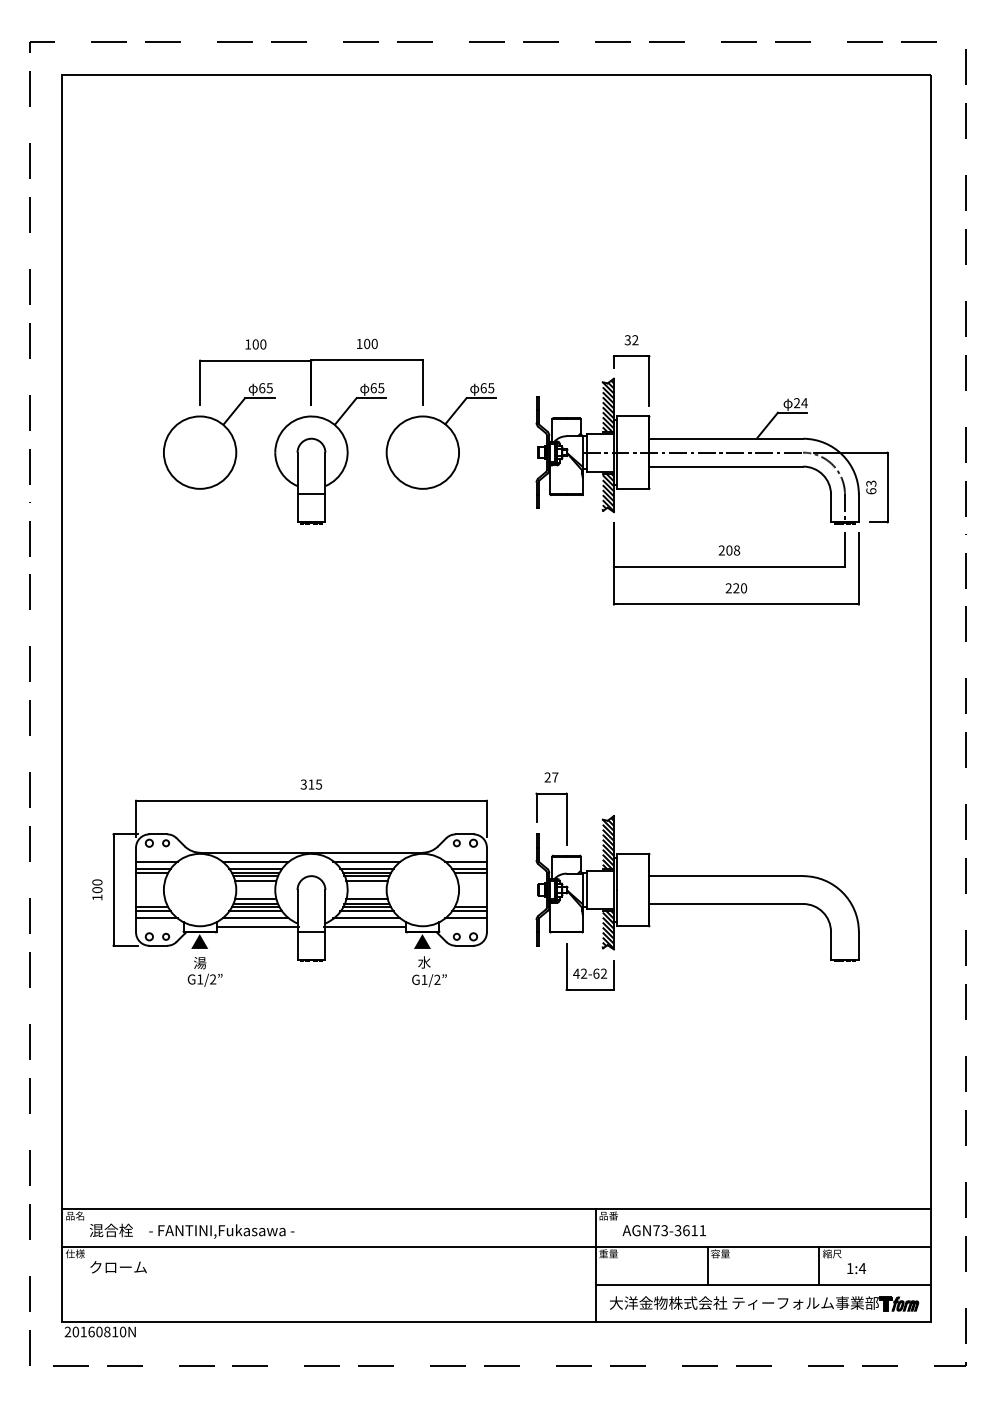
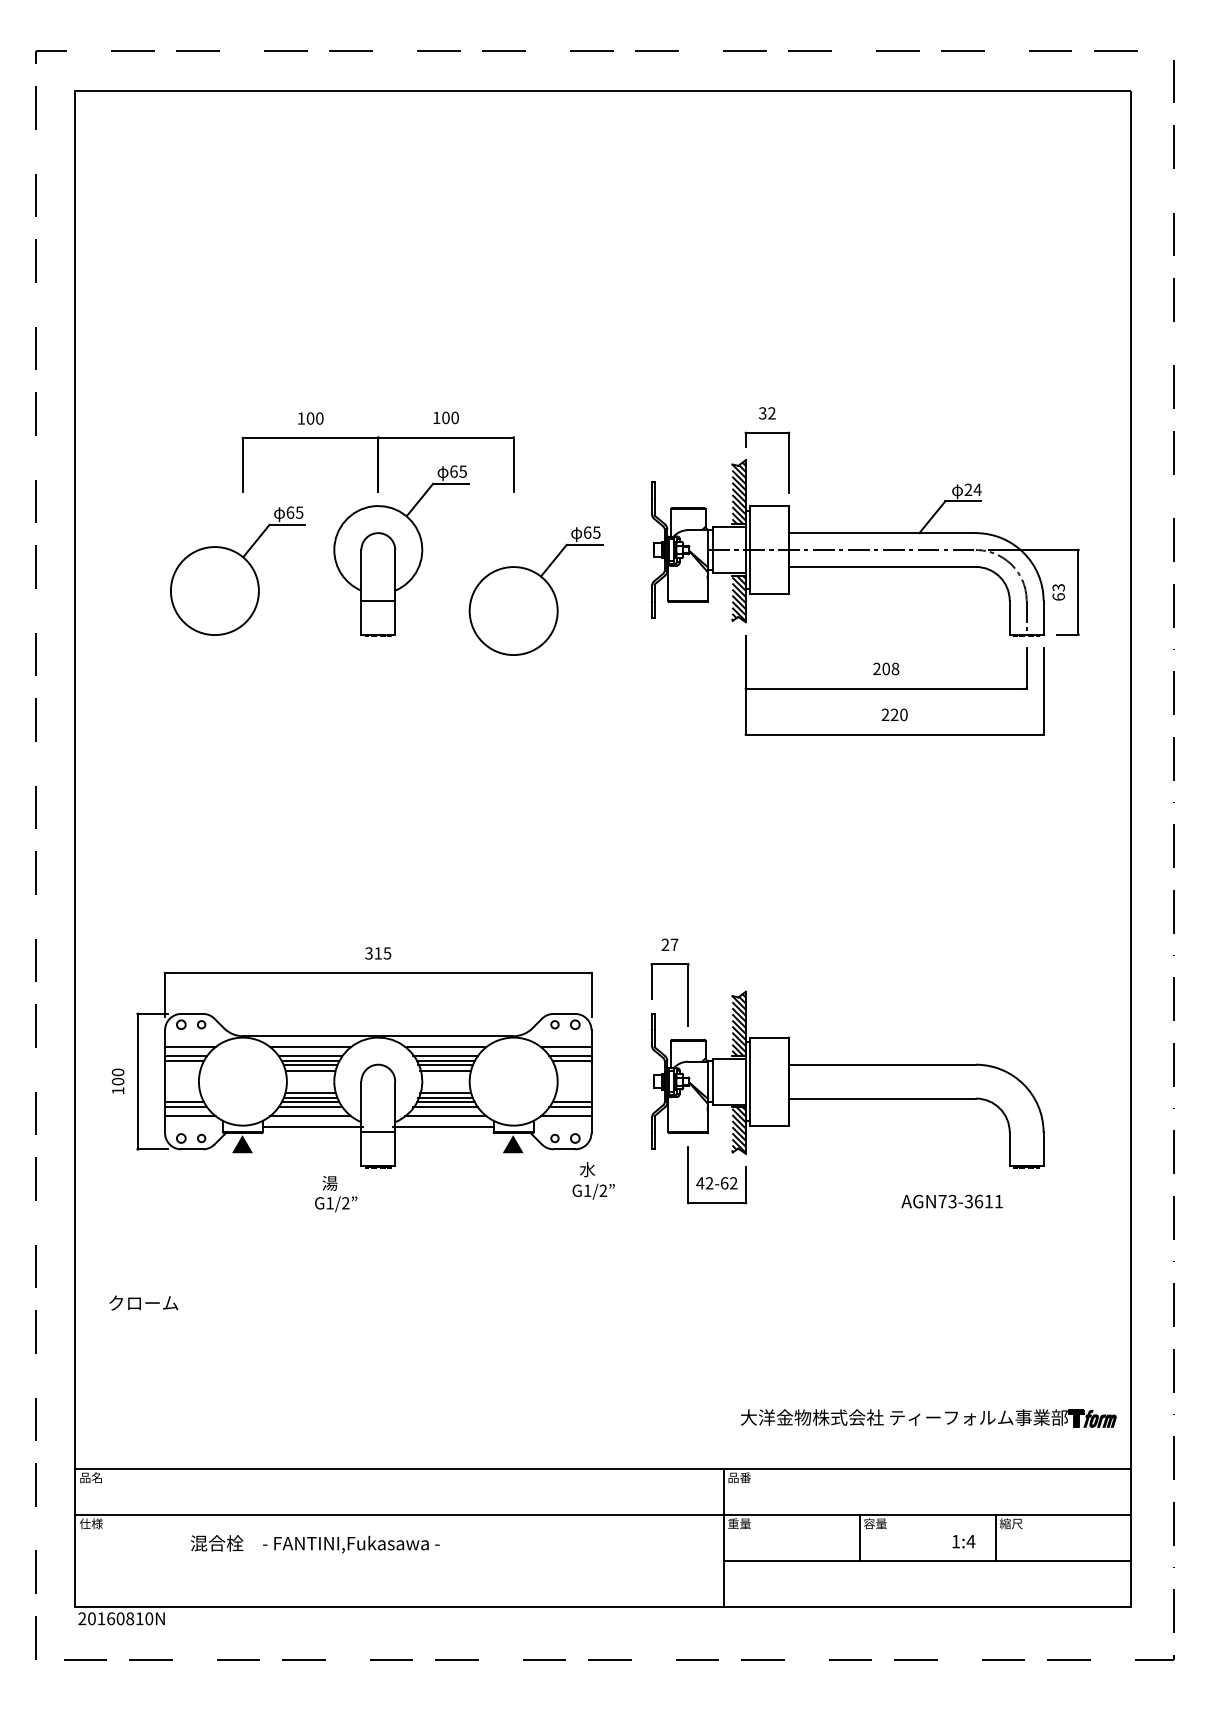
part: (218, 435) -> (237, 570), moved
part: (440, 435) -> (535, 590), moved
text: (429, 971) -> (593, 1180), moved
text: (205, 972) -> (336, 1194), moved
text: (663, 1230) -> (951, 1201), moved
text: (192, 1231) -> (315, 1544), moved
text: (118, 1266) -> (143, 1302), moved
text: (856, 1268) -> (963, 1541), moved
part: (764, 1303) -> (928, 1418), moved

